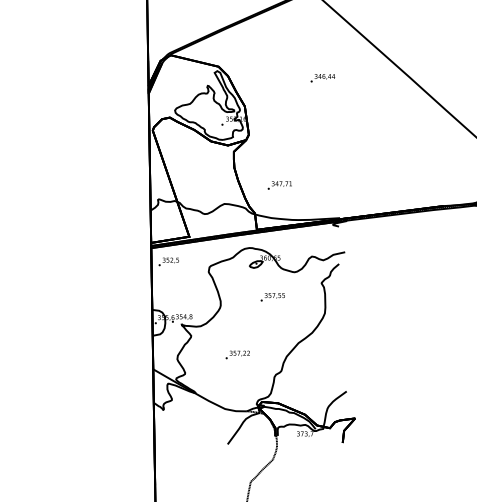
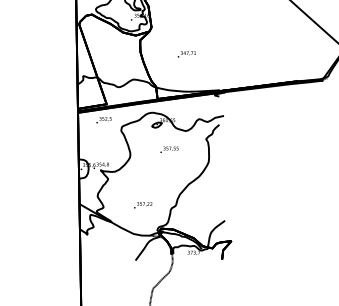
text: (279, 185) -> (186, 54), moved
text: (168, 261) -> (103, 119), moved
text: (237, 354) -> (142, 204), moved

